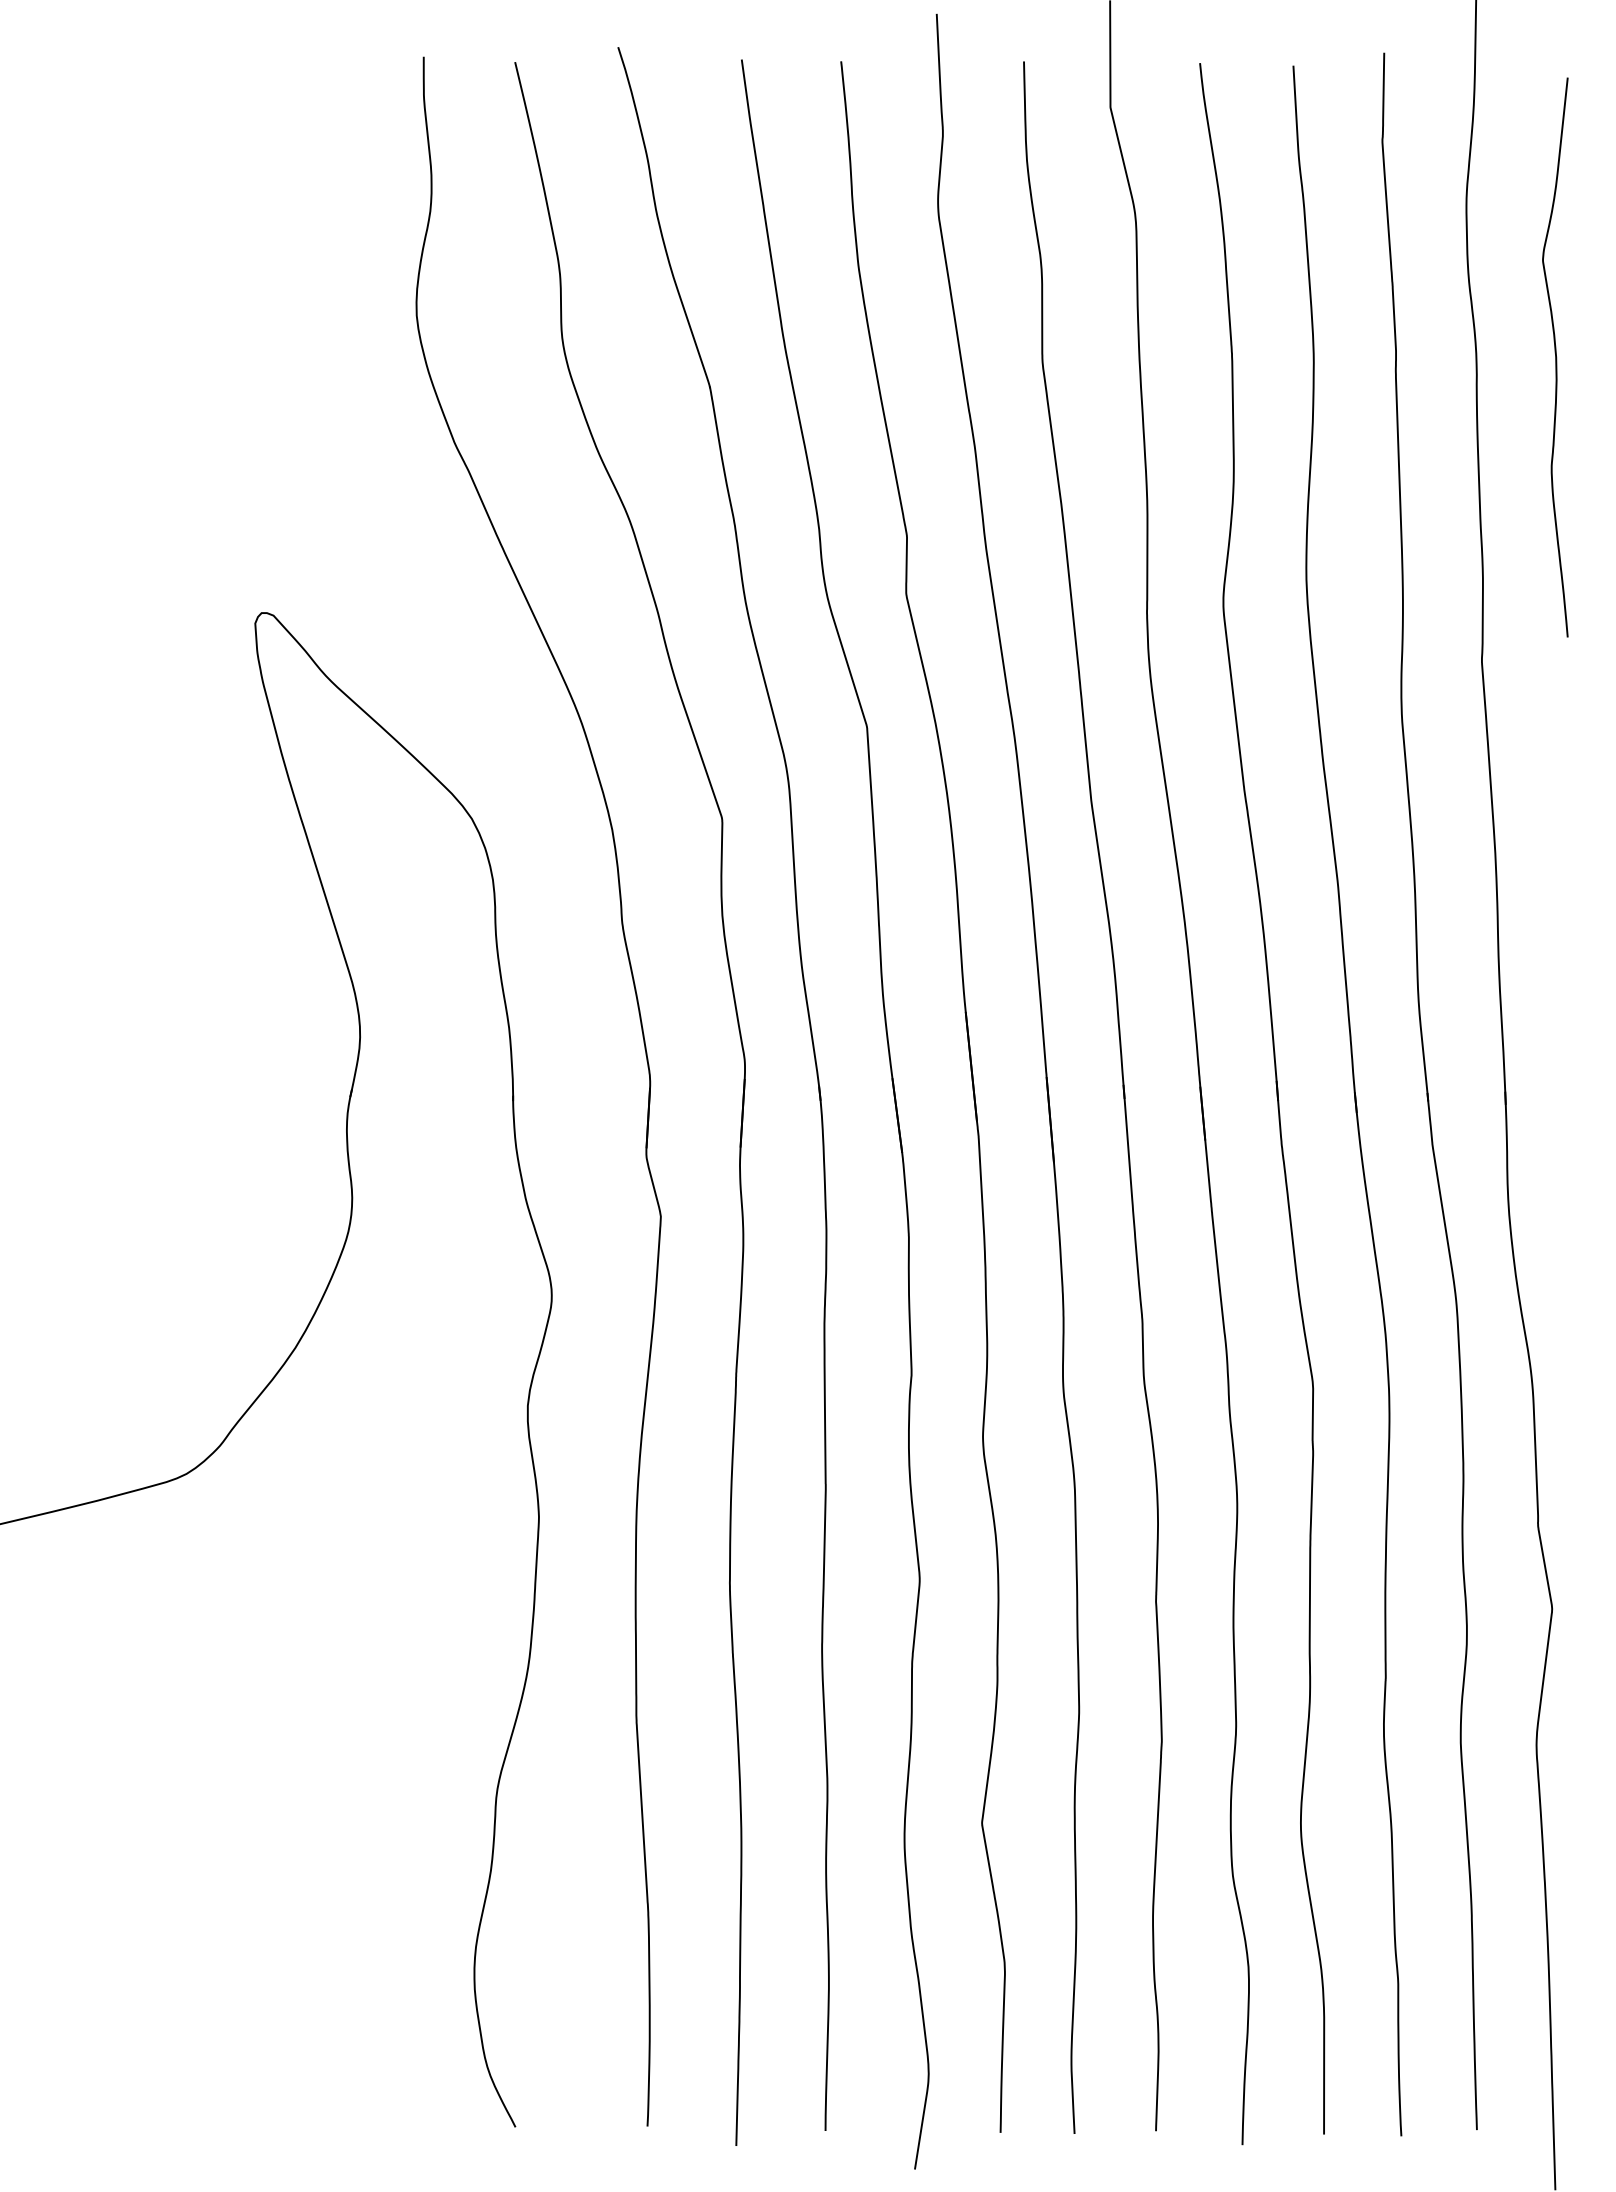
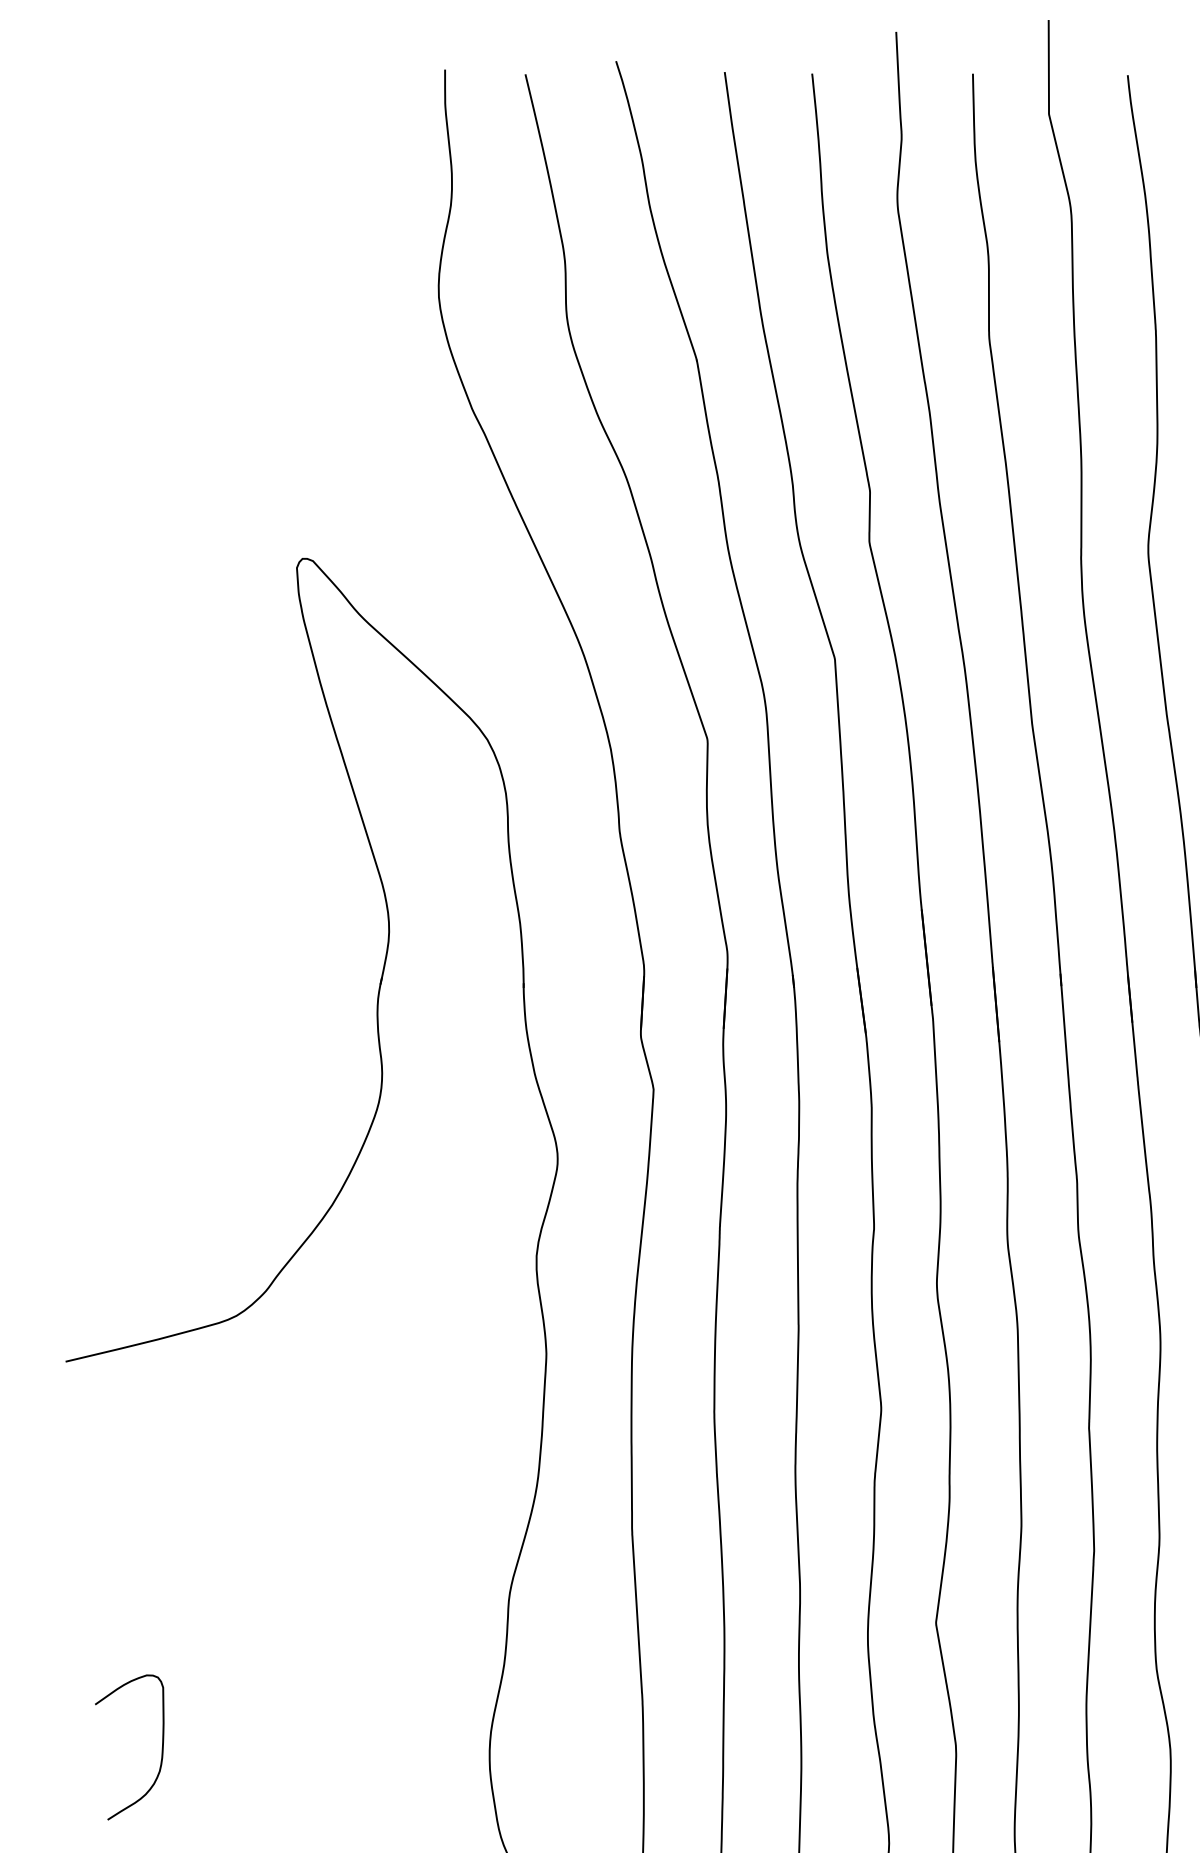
curve: (101, 1964) -> (161, 1747), added

